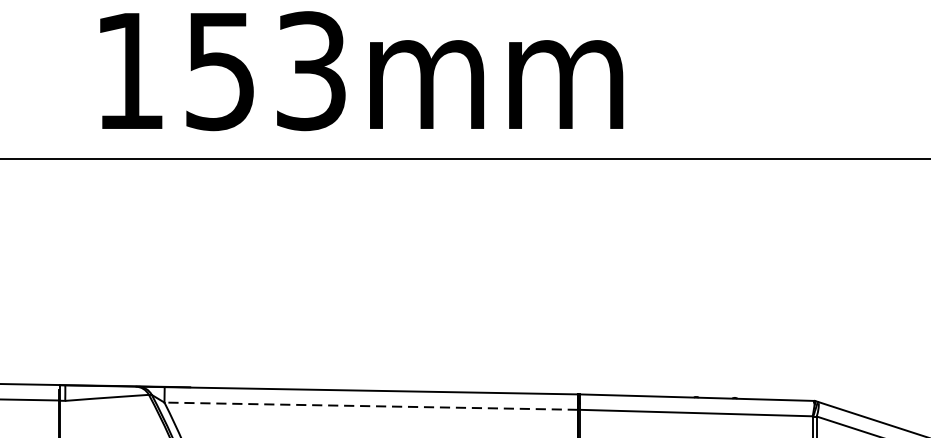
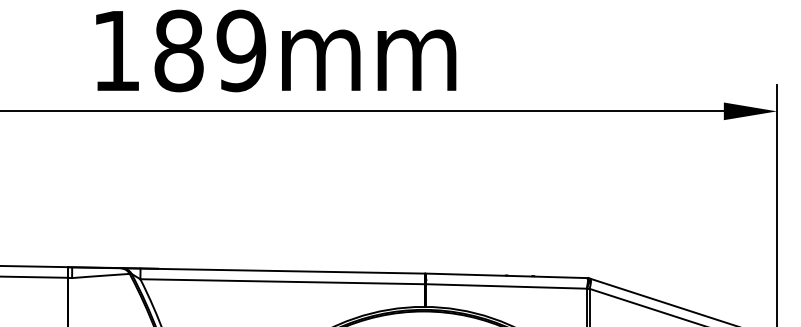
text: (266, 70) -> (210, 50), 153mm -> 189mm
line: (370, 405) -> (282, 281), dashed -> solid

